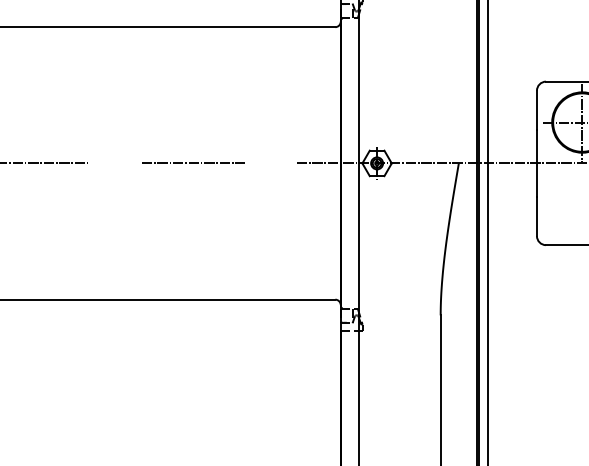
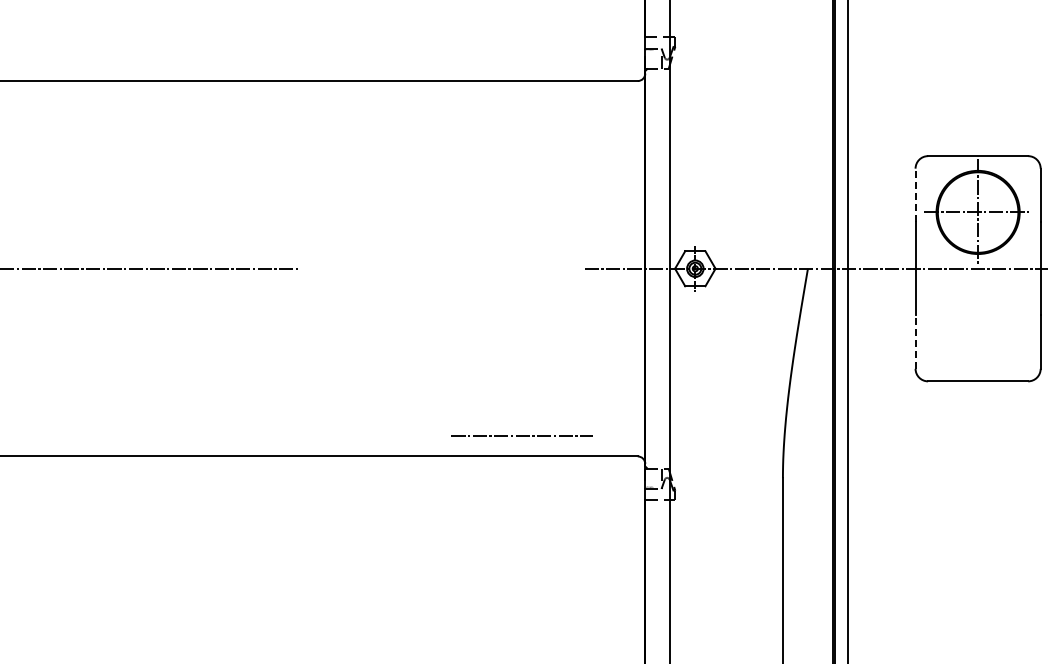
line: (536, 110) -> (915, 195), solid -> dashed
line: (192, 163) -> (521, 435), moved
line: (536, 216) -> (915, 342), solid -> dashed

